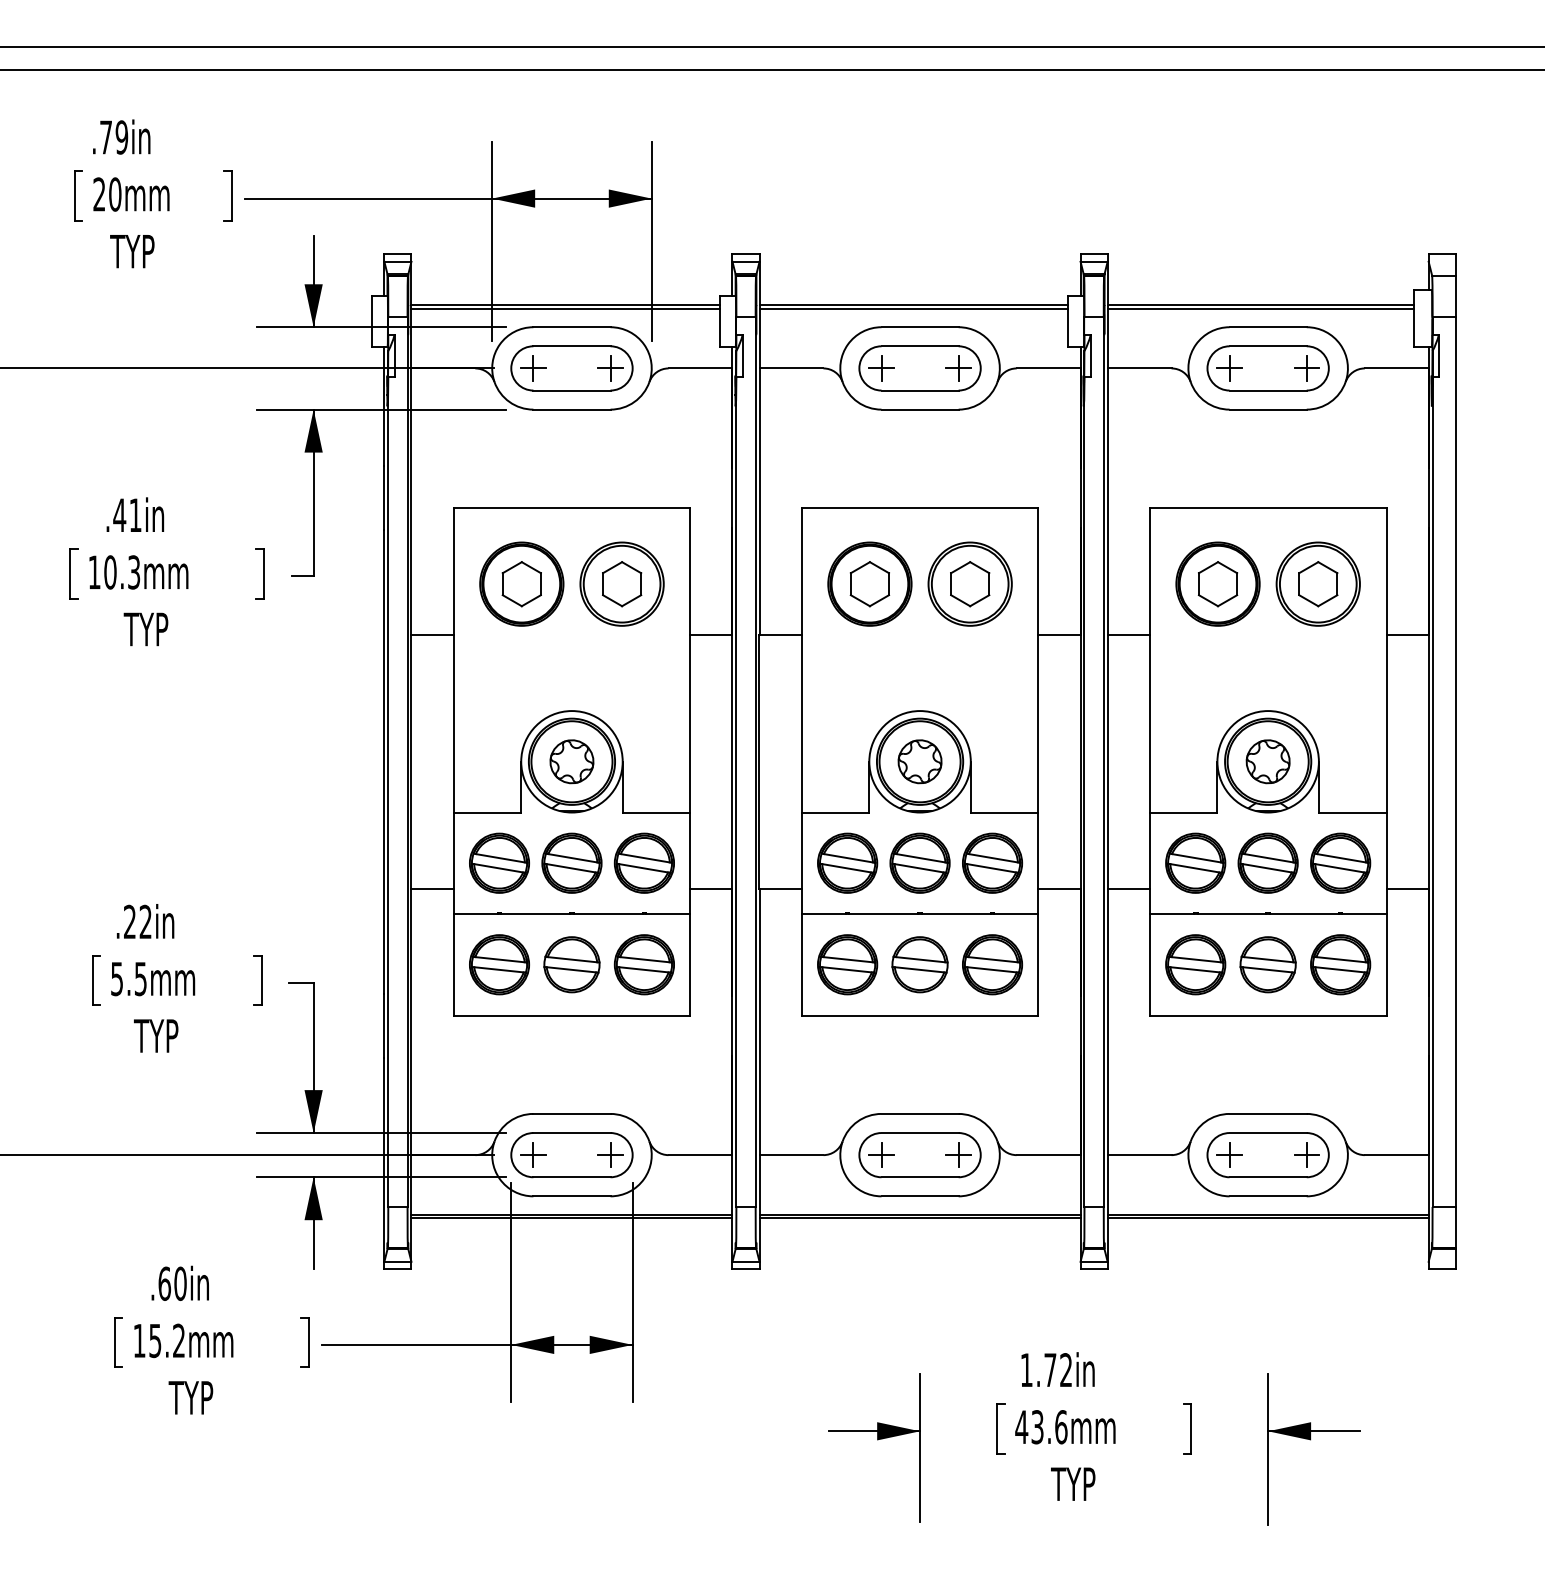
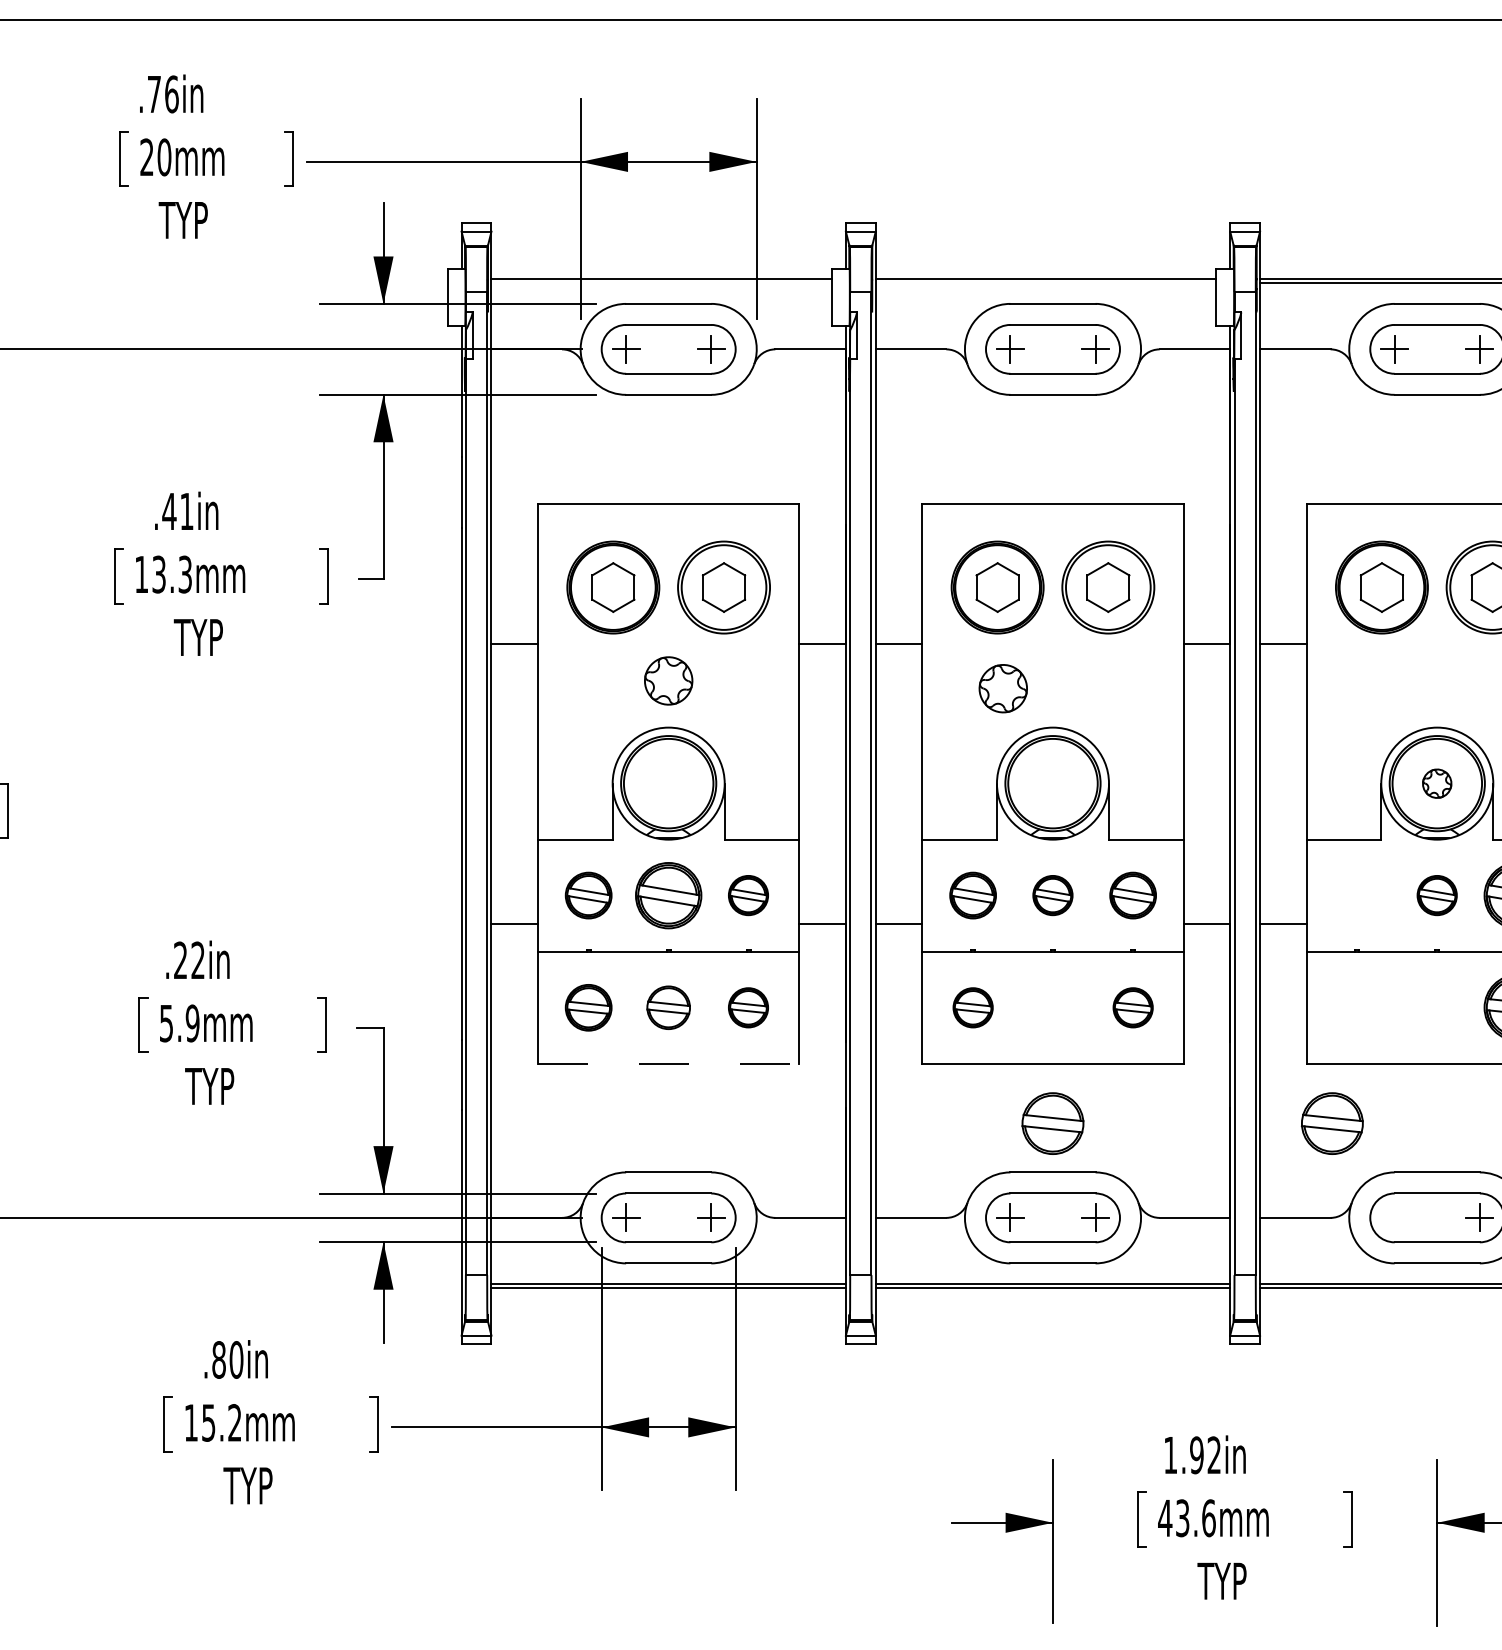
text: (121, 137) -> (171, 94), .79in -> .76in
line: (565, 308) -> (661, 283), removed
line: (913, 308) -> (1045, 283), removed
text: (110, 572) -> (159, 574), 10.3mm -> 13.3mm
part: (571, 761) -> (668, 680), moved
part: (919, 761) -> (1002, 688), moved
part: (1267, 761) -> (1436, 783), size x0.6
part: (499, 862) -> (588, 894), size x0.7
part: (643, 862) -> (747, 894), size x0.6
part: (847, 862) -> (972, 894), size x0.7
part: (919, 862) -> (1052, 894), size x0.6
part: (992, 862) -> (1132, 894), size x0.7
part: (1195, 862) -> (1357, 894), removed
part: (1267, 862) -> (1436, 894), size x0.6
part: (499, 964) -> (588, 1007), size x0.7
part: (571, 964) -> (668, 1007), size x0.7
part: (643, 964) -> (747, 1007), size x0.6
part: (847, 964) -> (972, 1007), size x0.6
part: (919, 964) -> (1052, 1123), moved
part: (992, 964) -> (1132, 1007), size x0.6
part: (1195, 964) -> (1357, 1007), removed
part: (1267, 964) -> (1331, 1123), moved
text: (140, 978) -> (192, 1022), 5.5mm -> 5.9mm
line: (572, 1015) -> (669, 1063), solid -> dashed
part: (1229, 1154) -> (1394, 1217), removed
text: (164, 1283) -> (218, 1359), .60in -> .80in
text: (1050, 1370) -> (1196, 1455), 1.72in -> 1.92in

